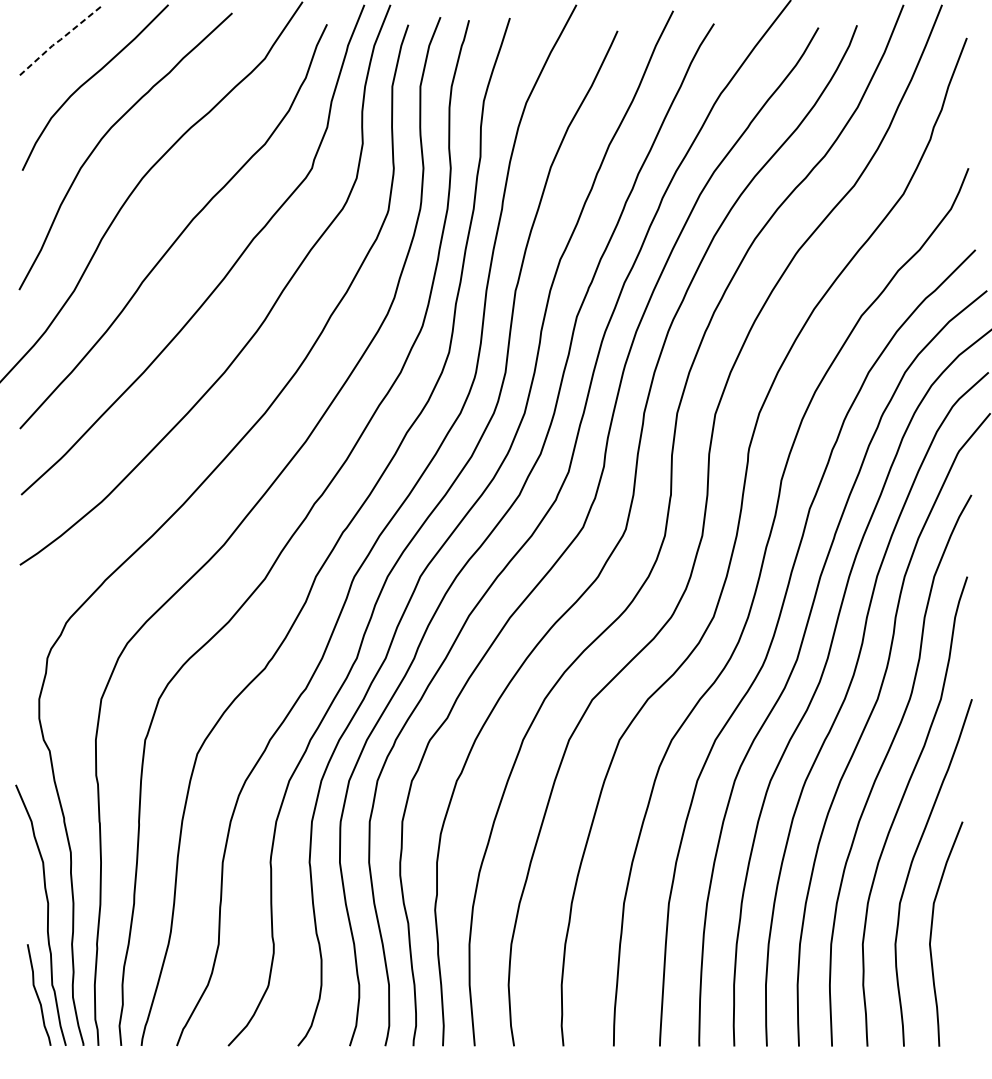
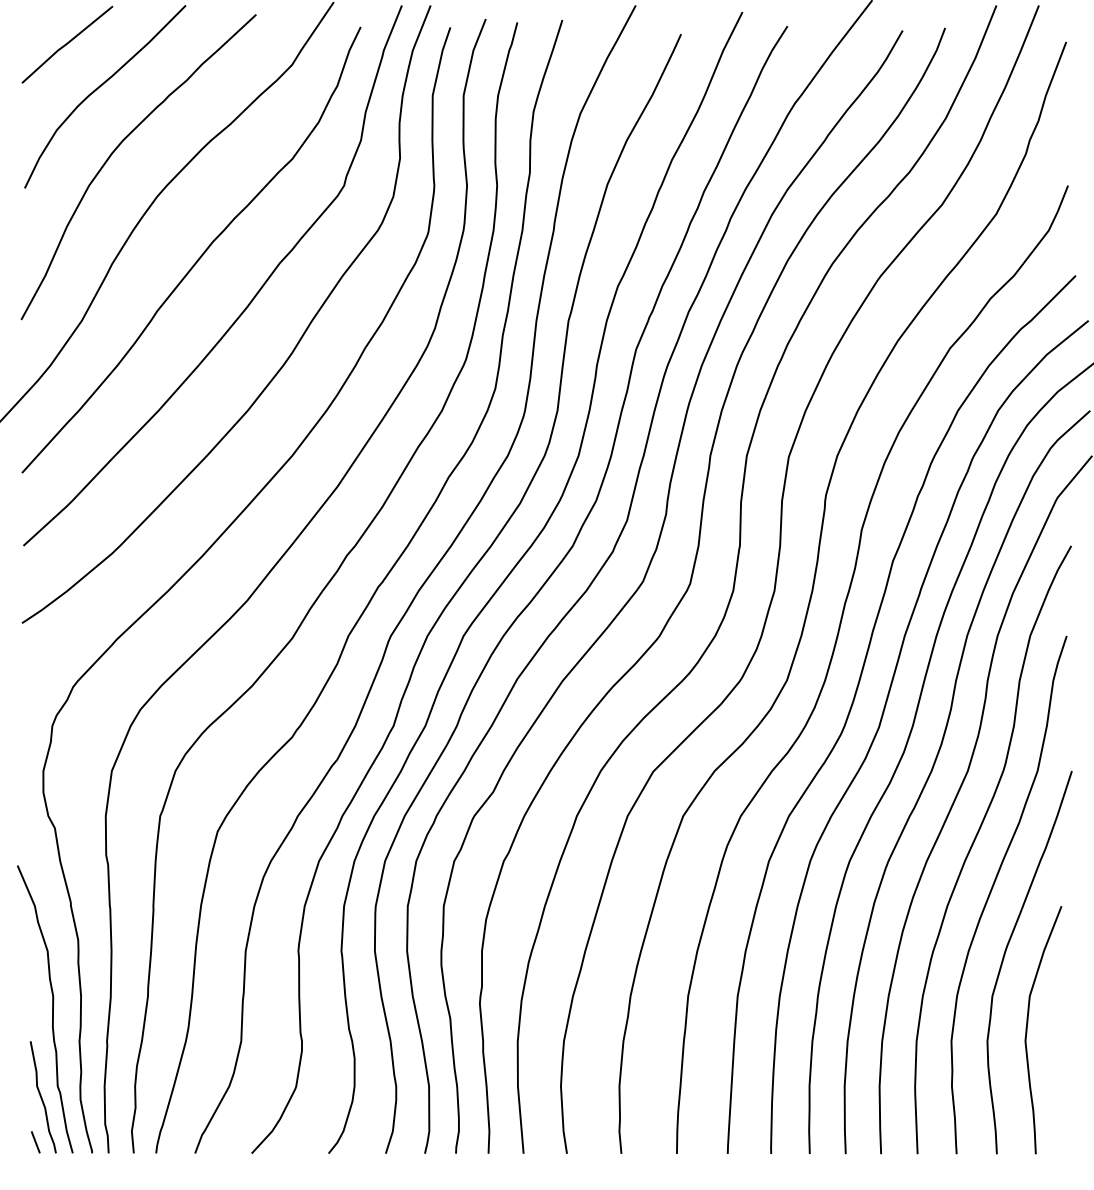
line: (61, 39) -> (67, 43), dashed -> solid
line: (32, 1036) -> (35, 1142), added

